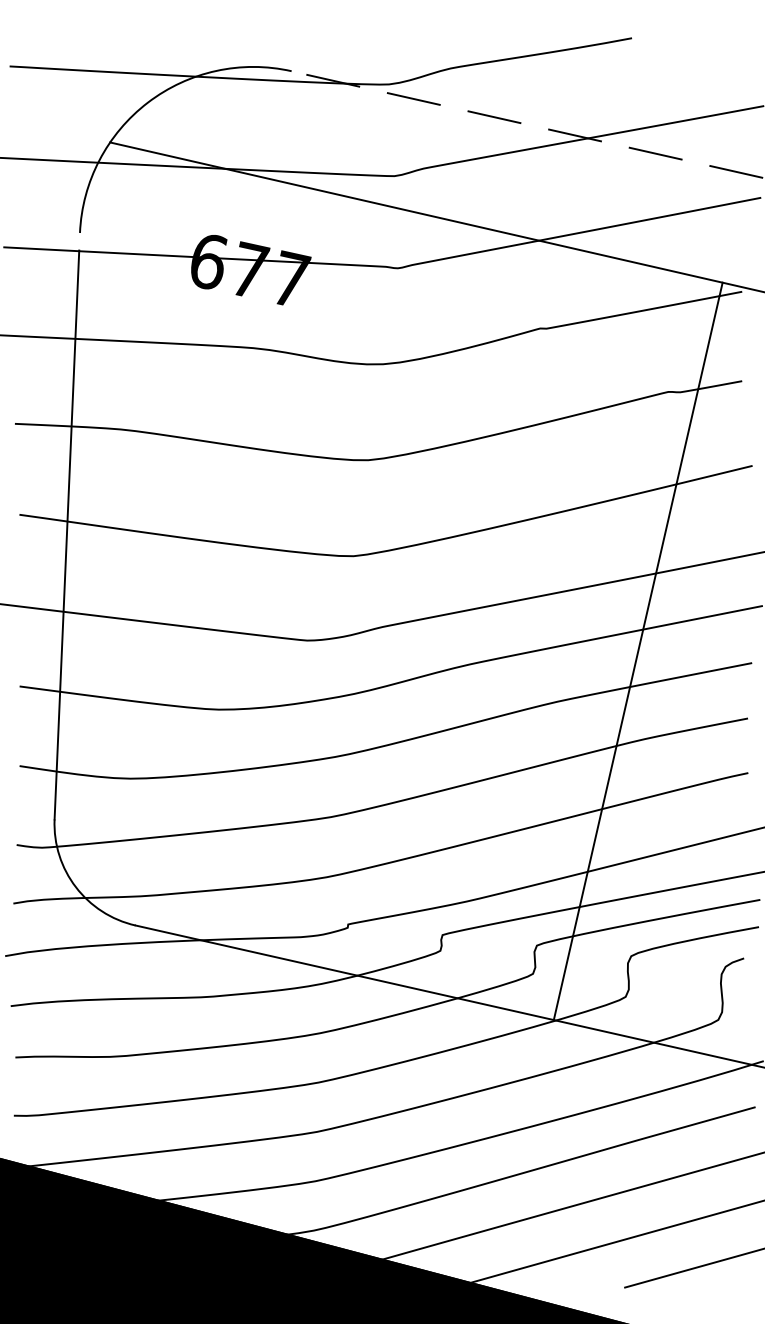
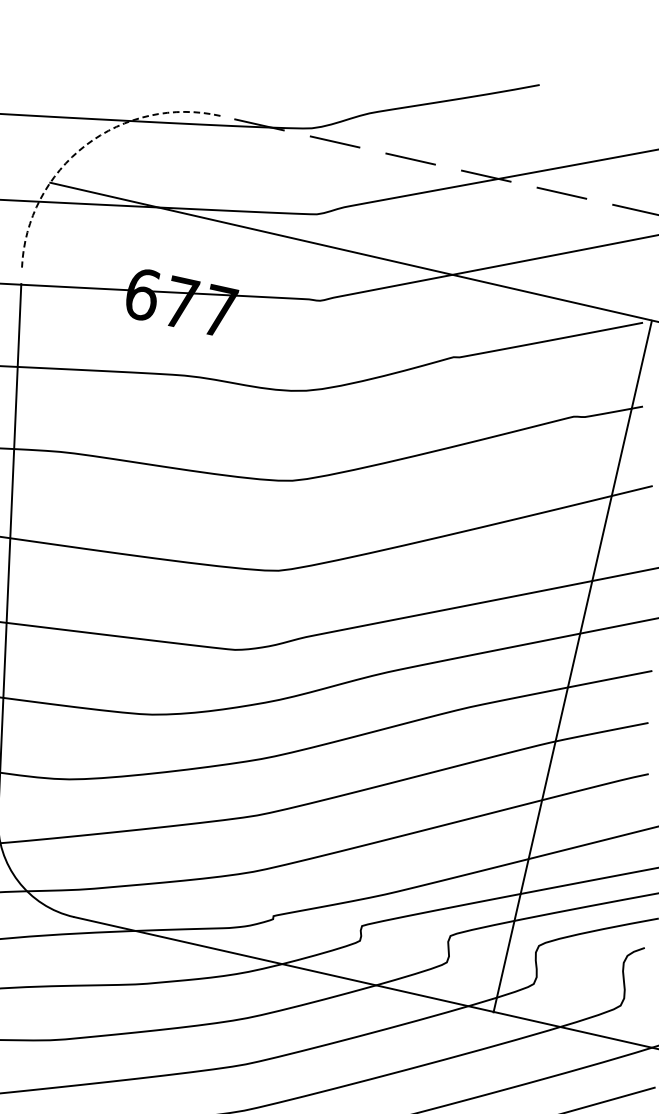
arc: (147, 102) -> (85, 145), solid -> dashed
line: (637, 651) -> (572, 666), moved

